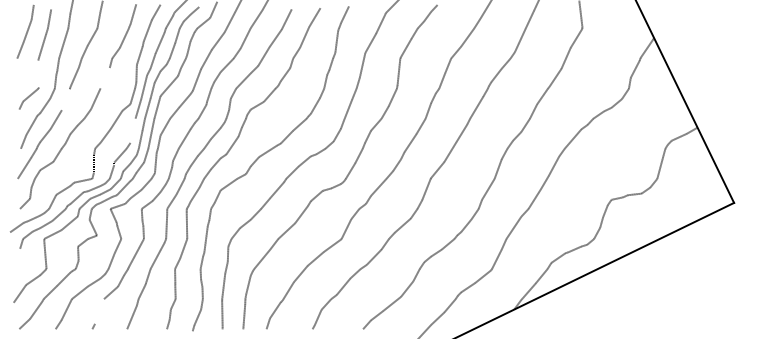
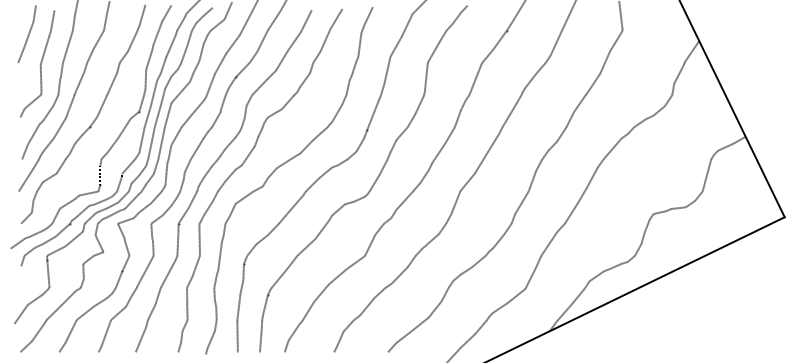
line: (38, 73) -> (40, 78), added
line: (105, 77) -> (112, 83), added
line: (65, 99) -> (69, 106), added
line: (132, 131) -> (141, 140), added
line: (99, 311) -> (106, 333), added

